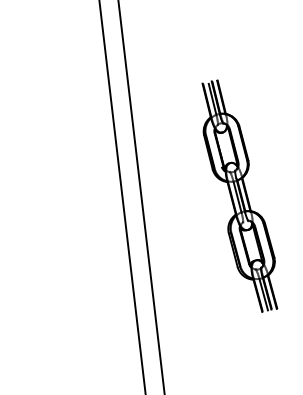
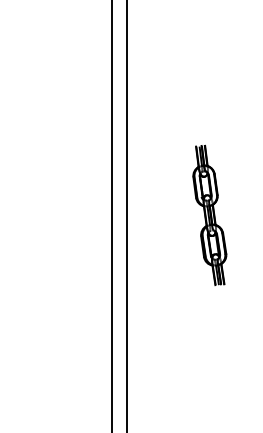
part: (238, 196) -> (209, 215), size x0.7

